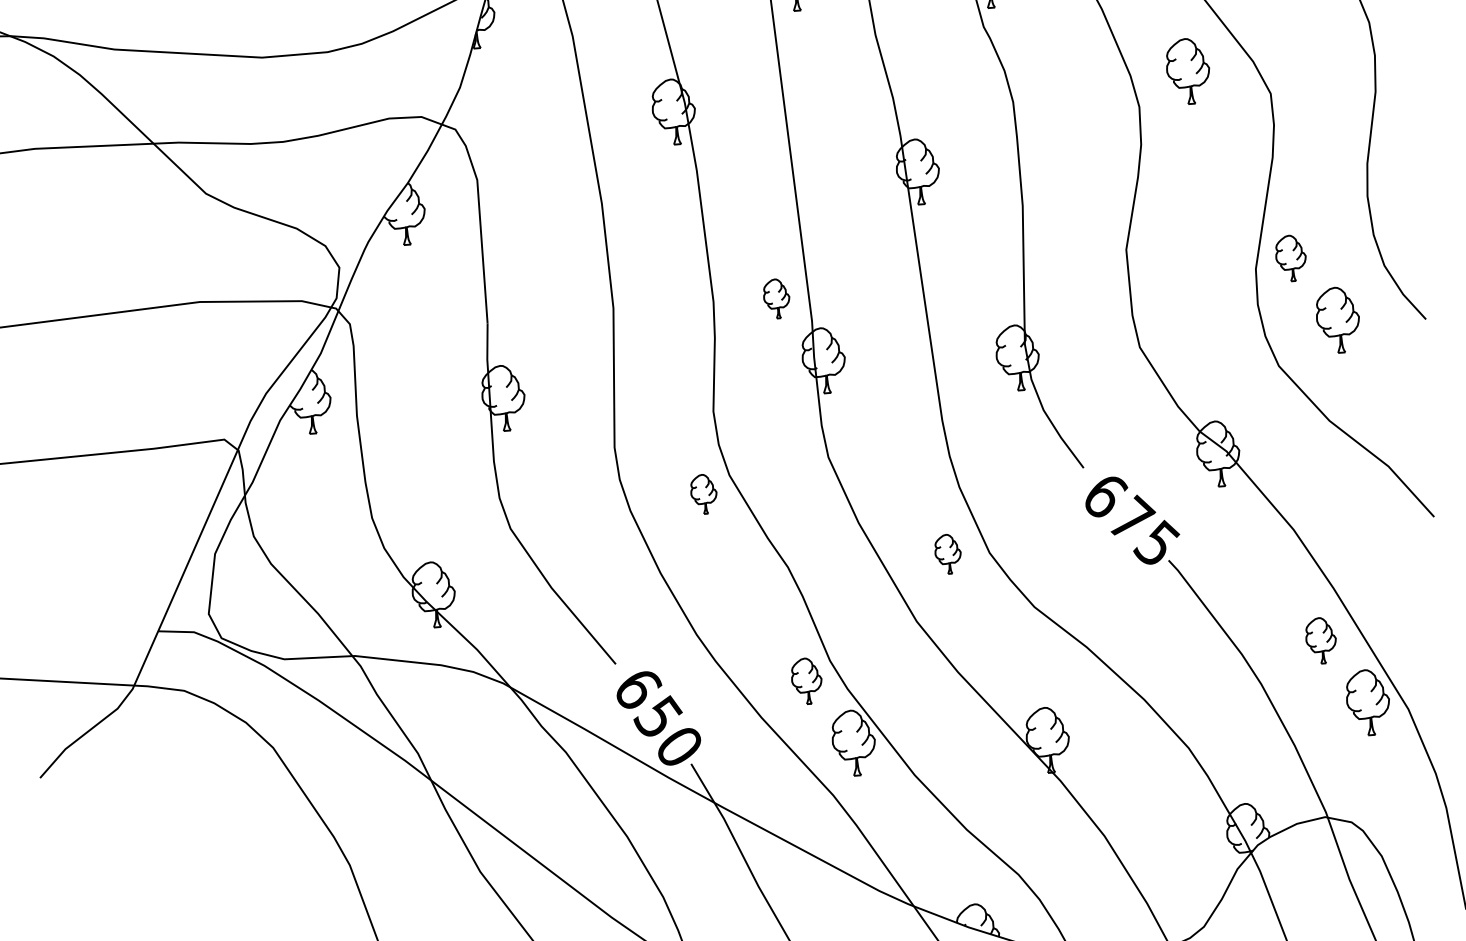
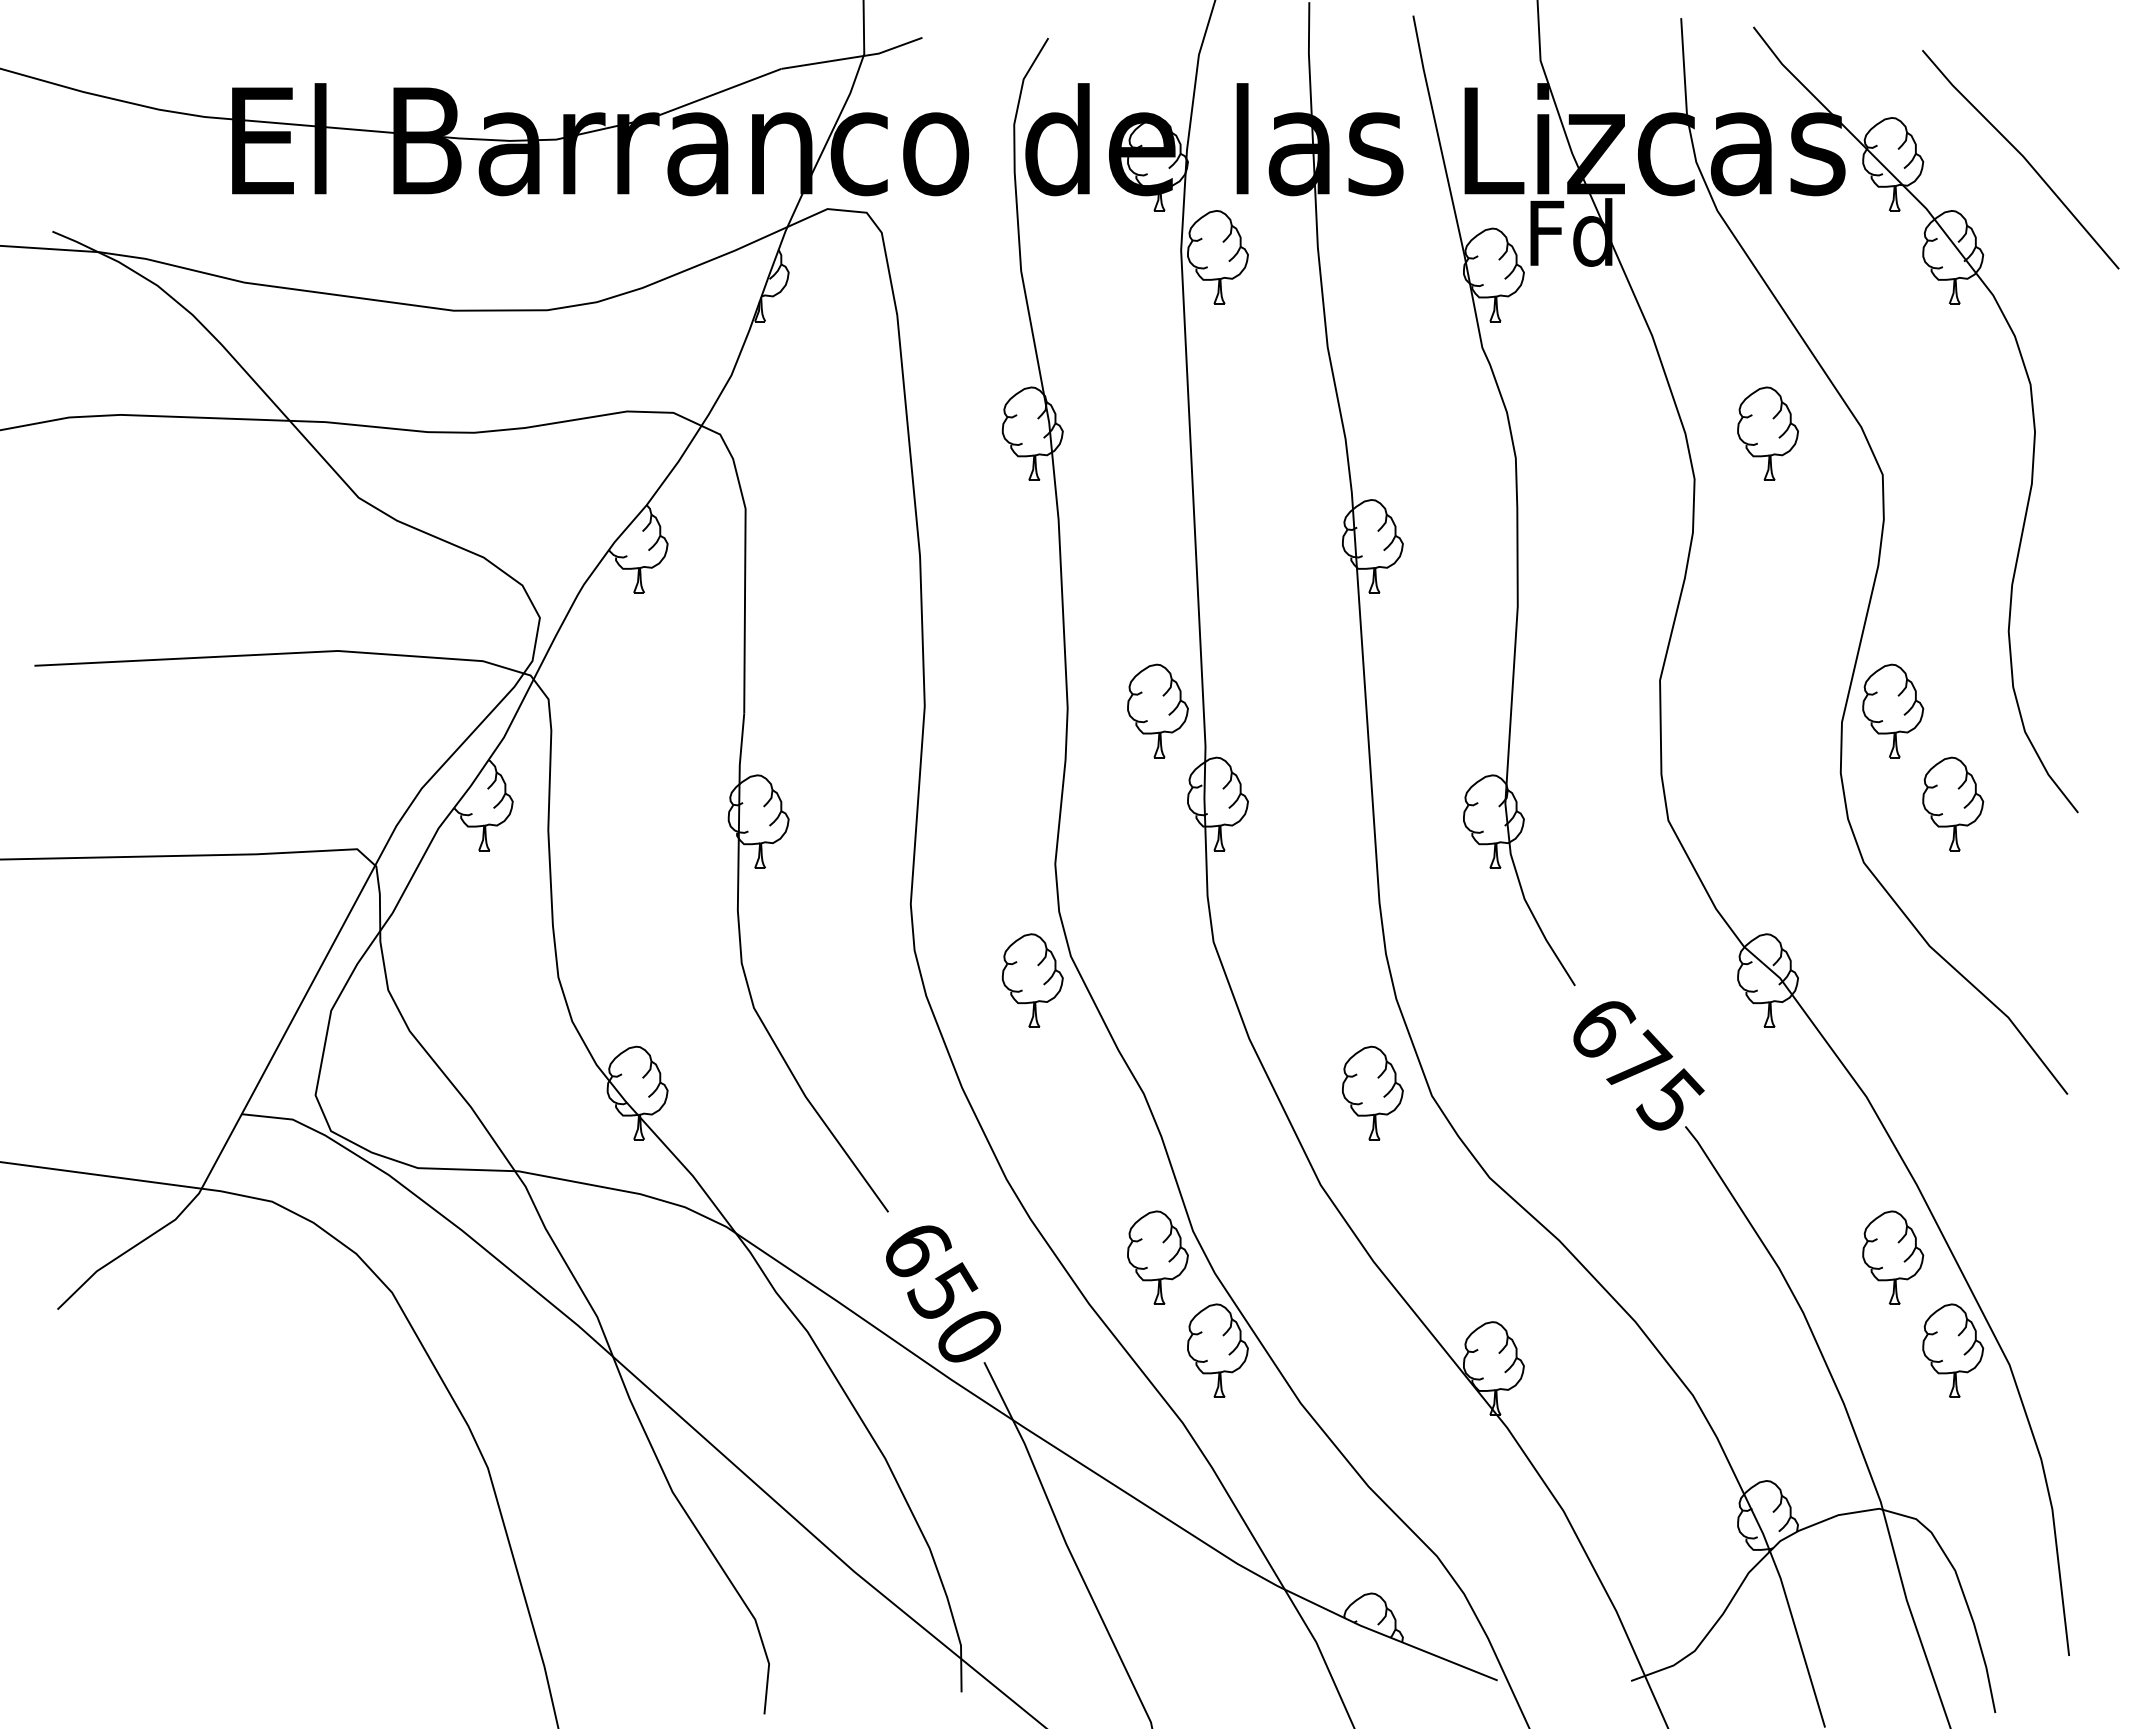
part: (1291, 258) -> (1893, 710), size x1.43
part: (776, 298) -> (1157, 710), size x1.67
part: (703, 494) -> (1032, 980), size x1.67
part: (947, 553) -> (1372, 1092), size x1.67
part: (1321, 640) -> (1893, 1257), size x1.43
part: (806, 681) -> (1157, 1257), size x1.43

